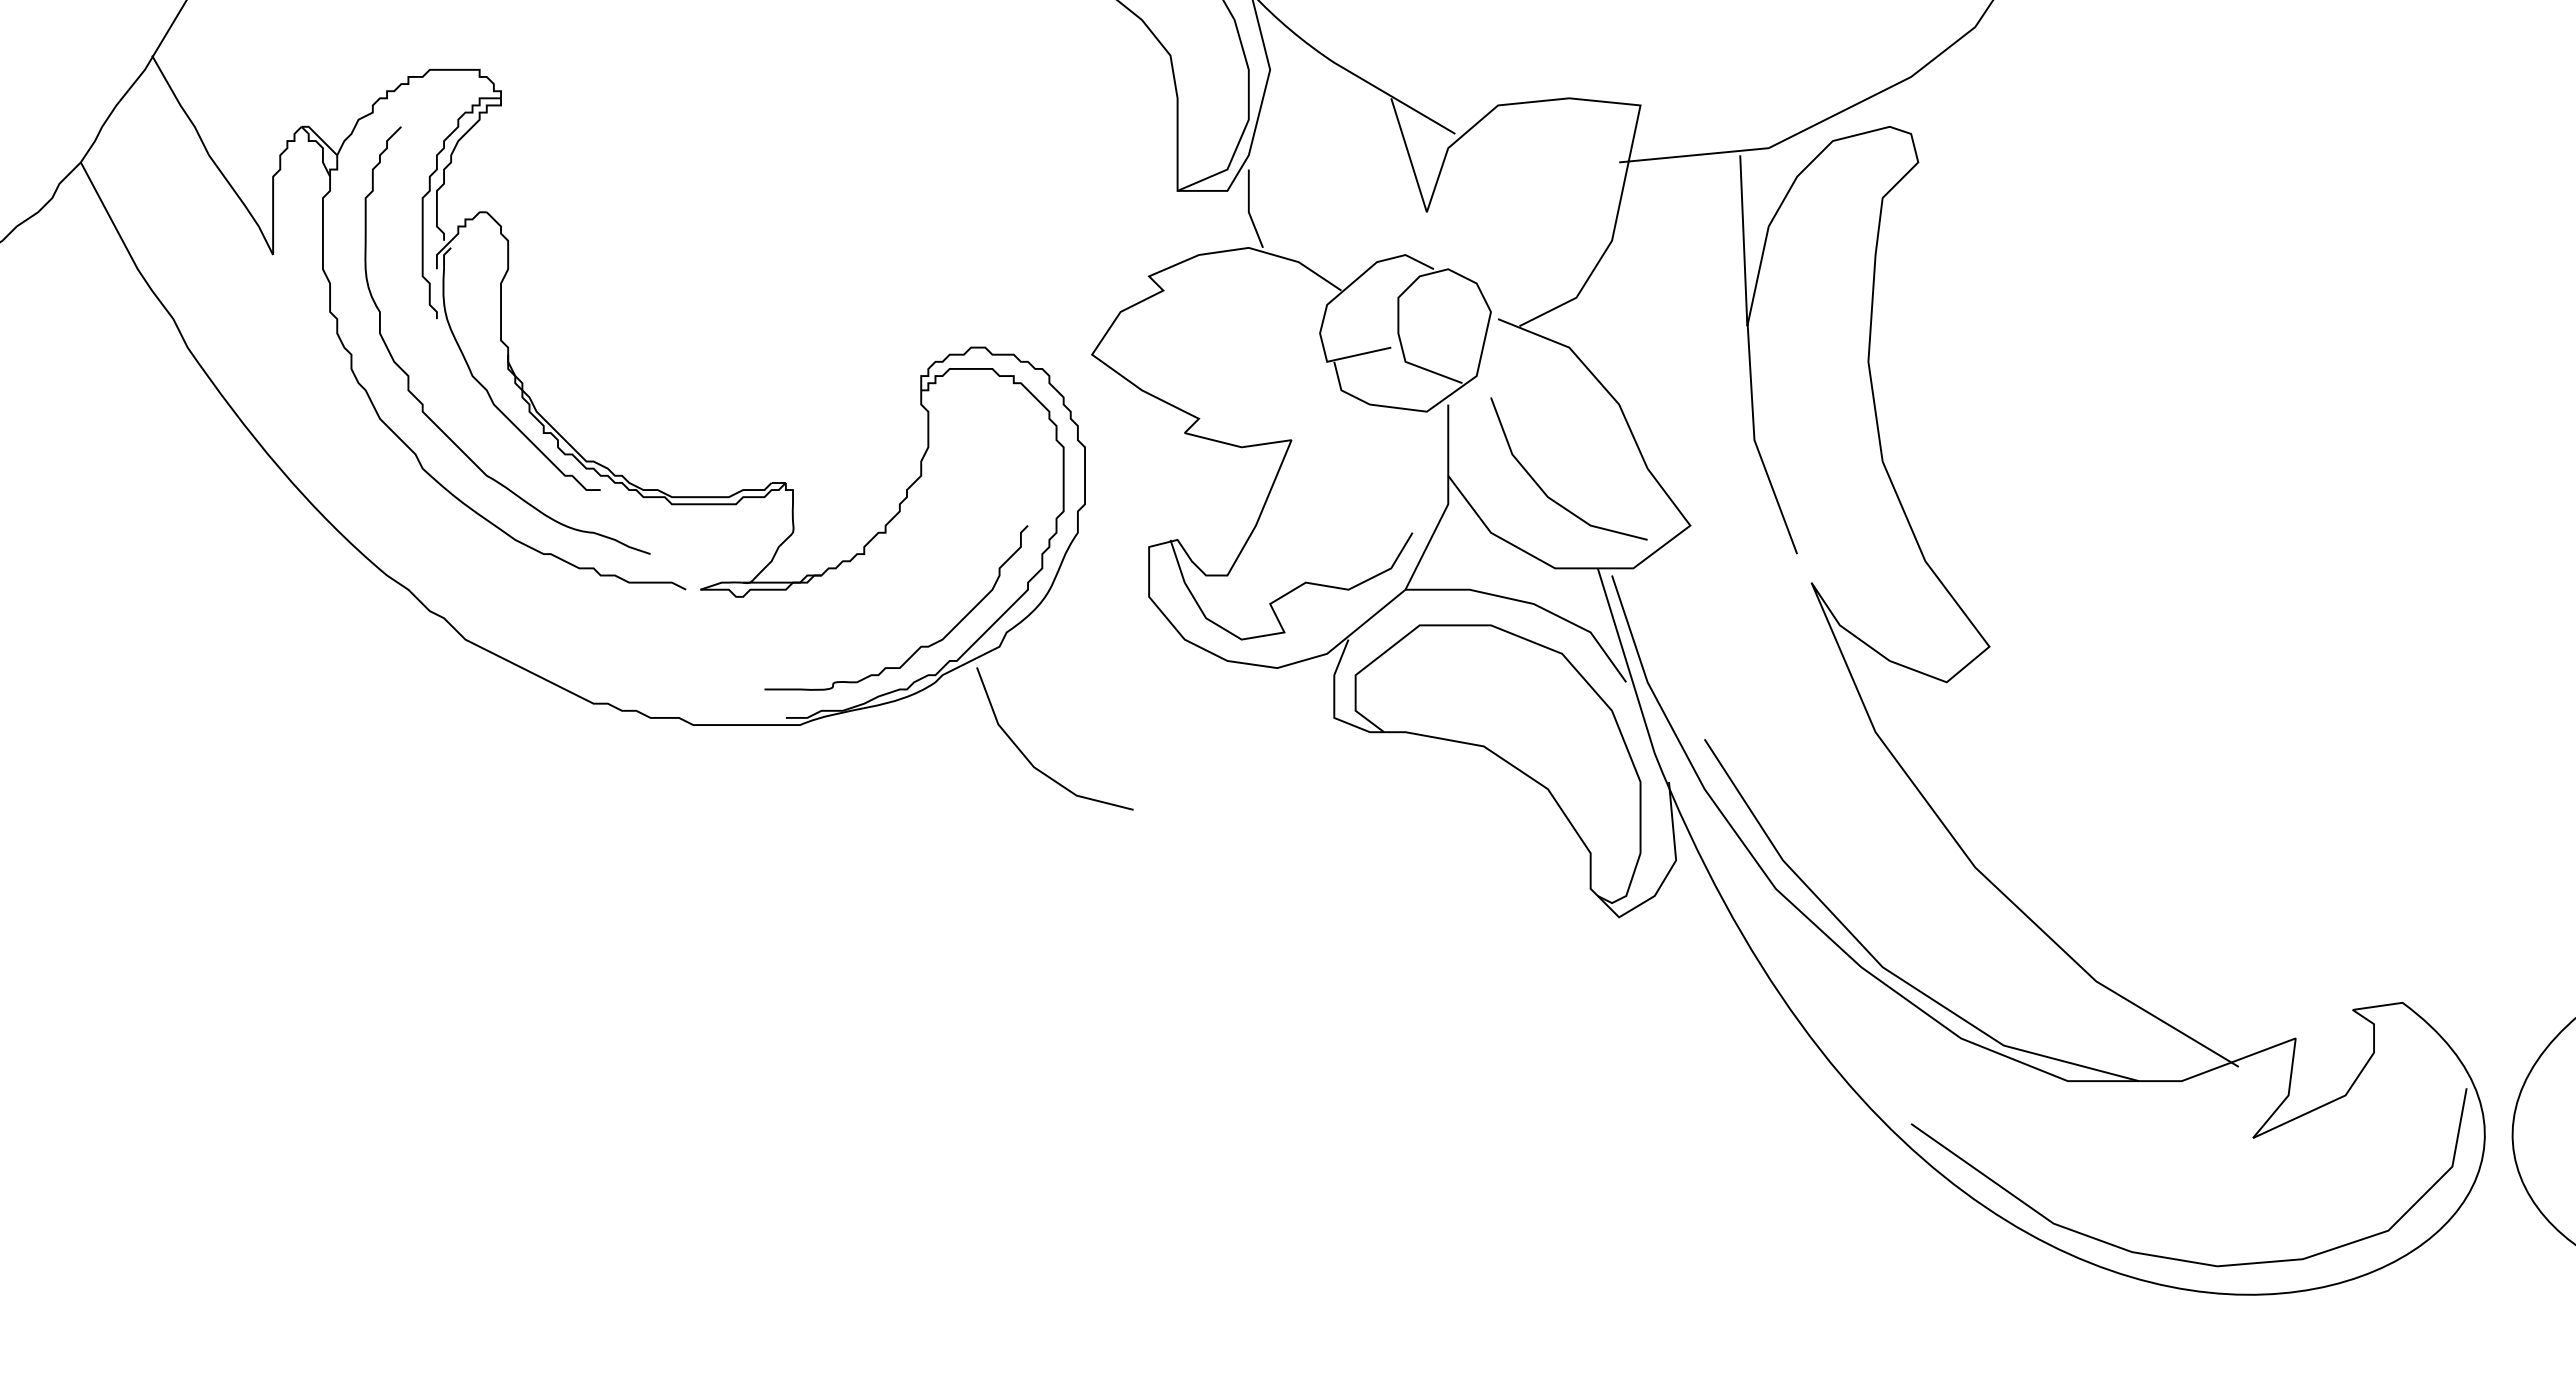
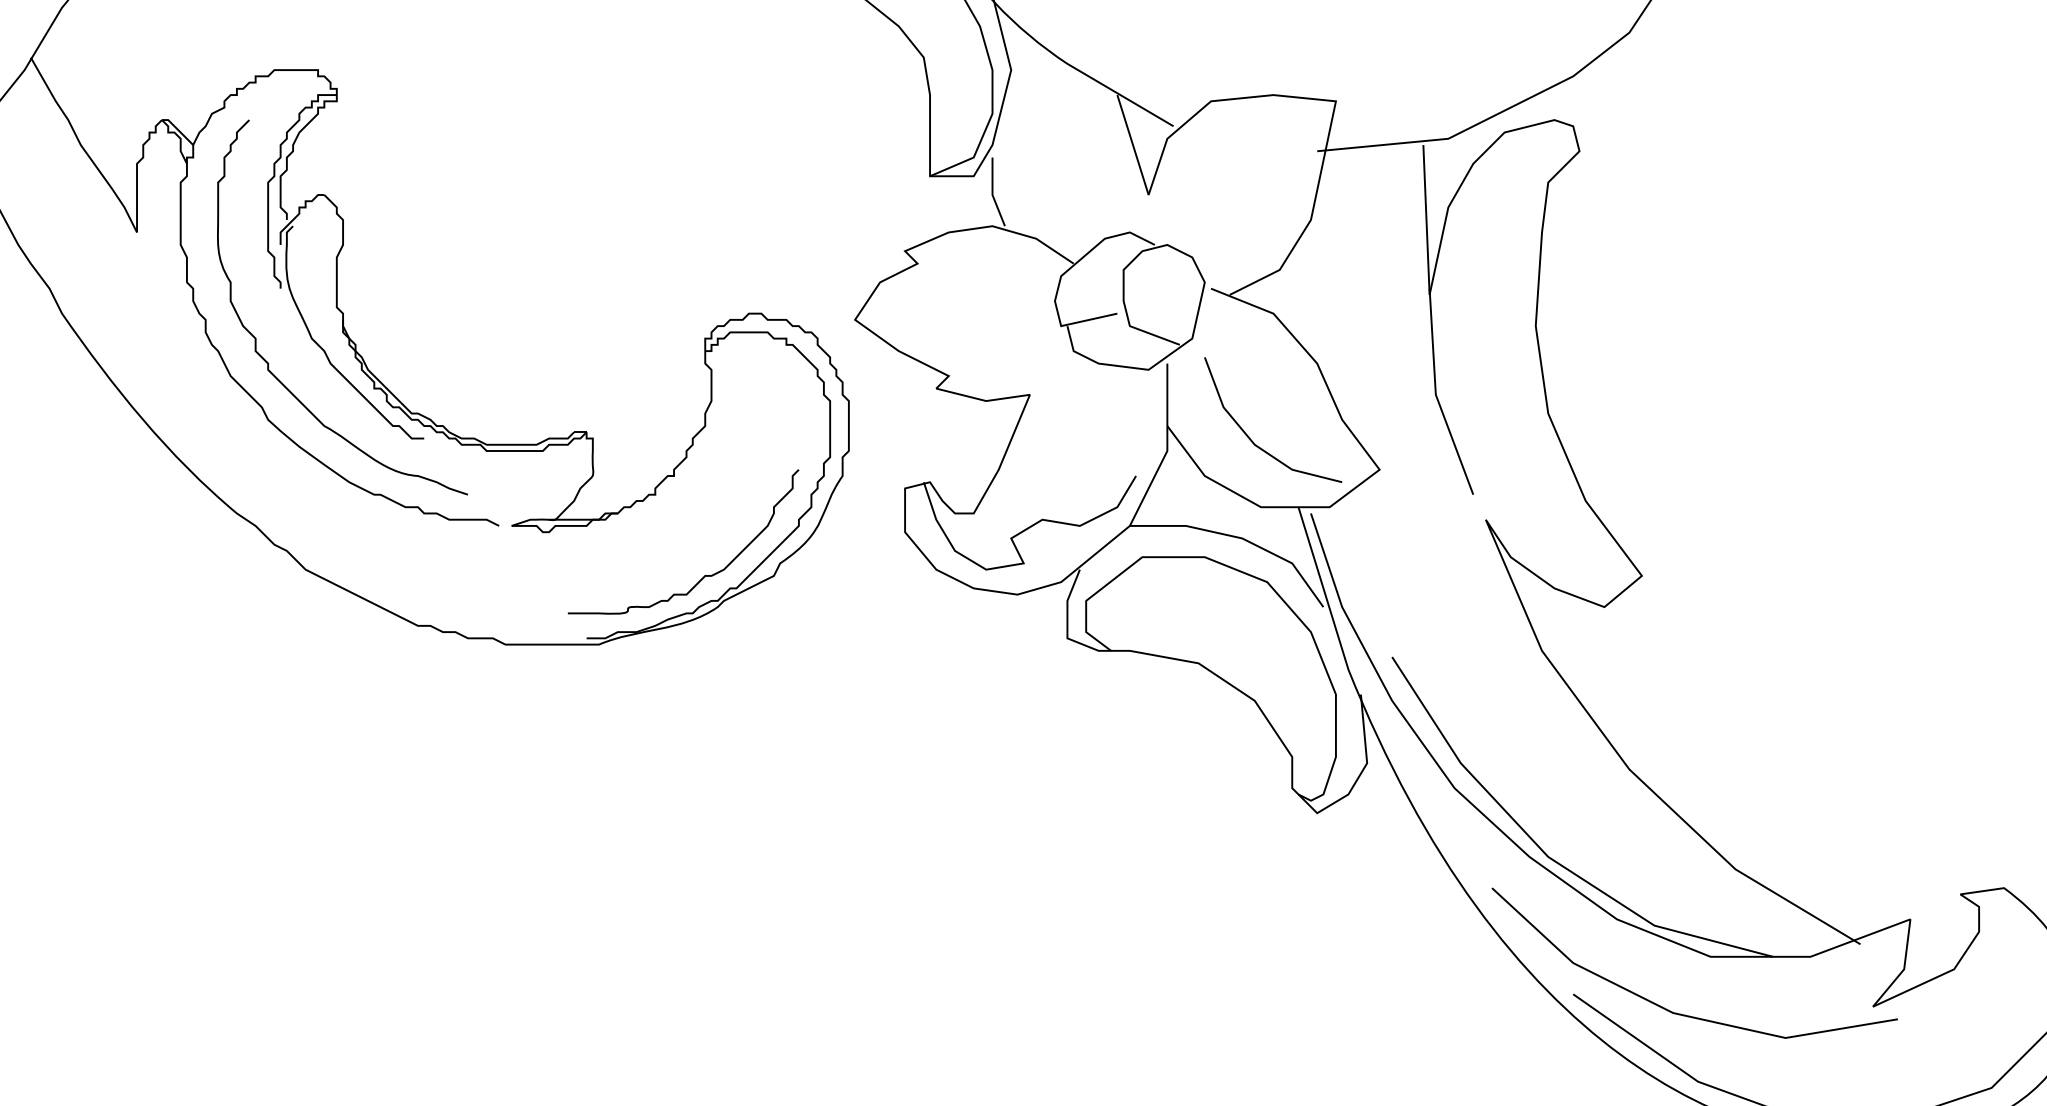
curve: (1027, 757) -> (798, 673), removed
curve: (2036, 1146) -> (1683, 1014), added

